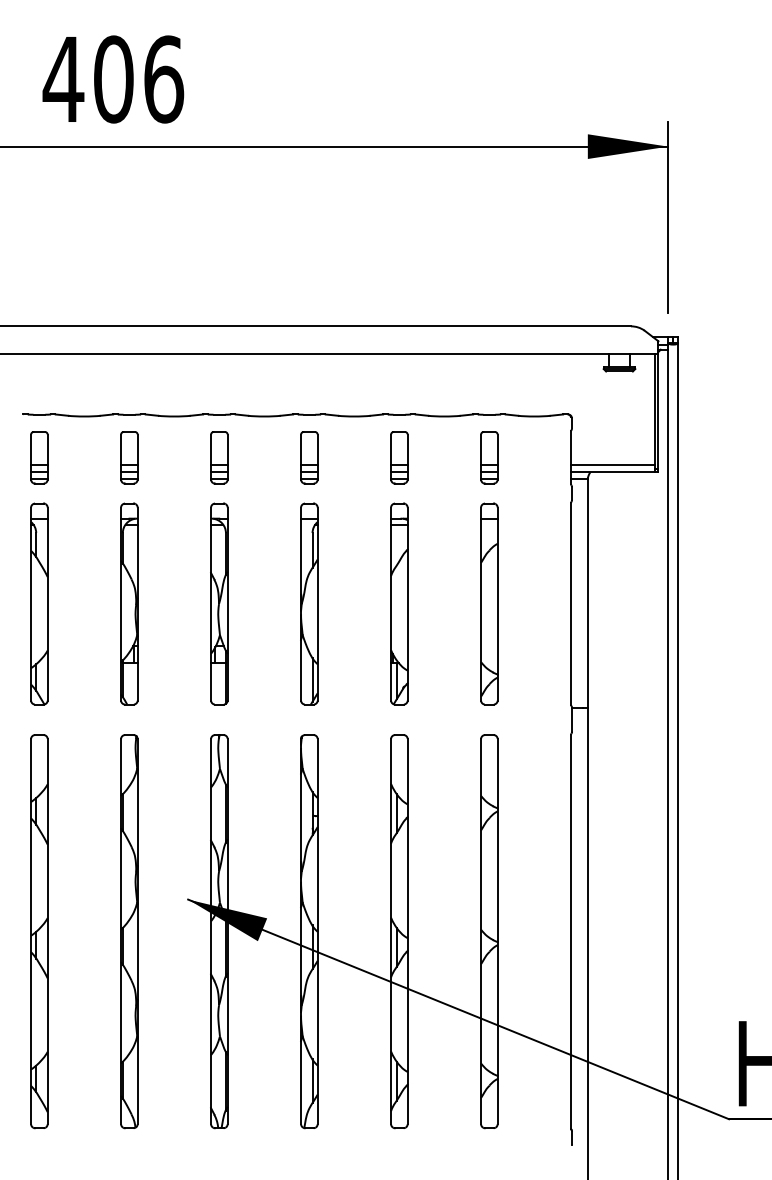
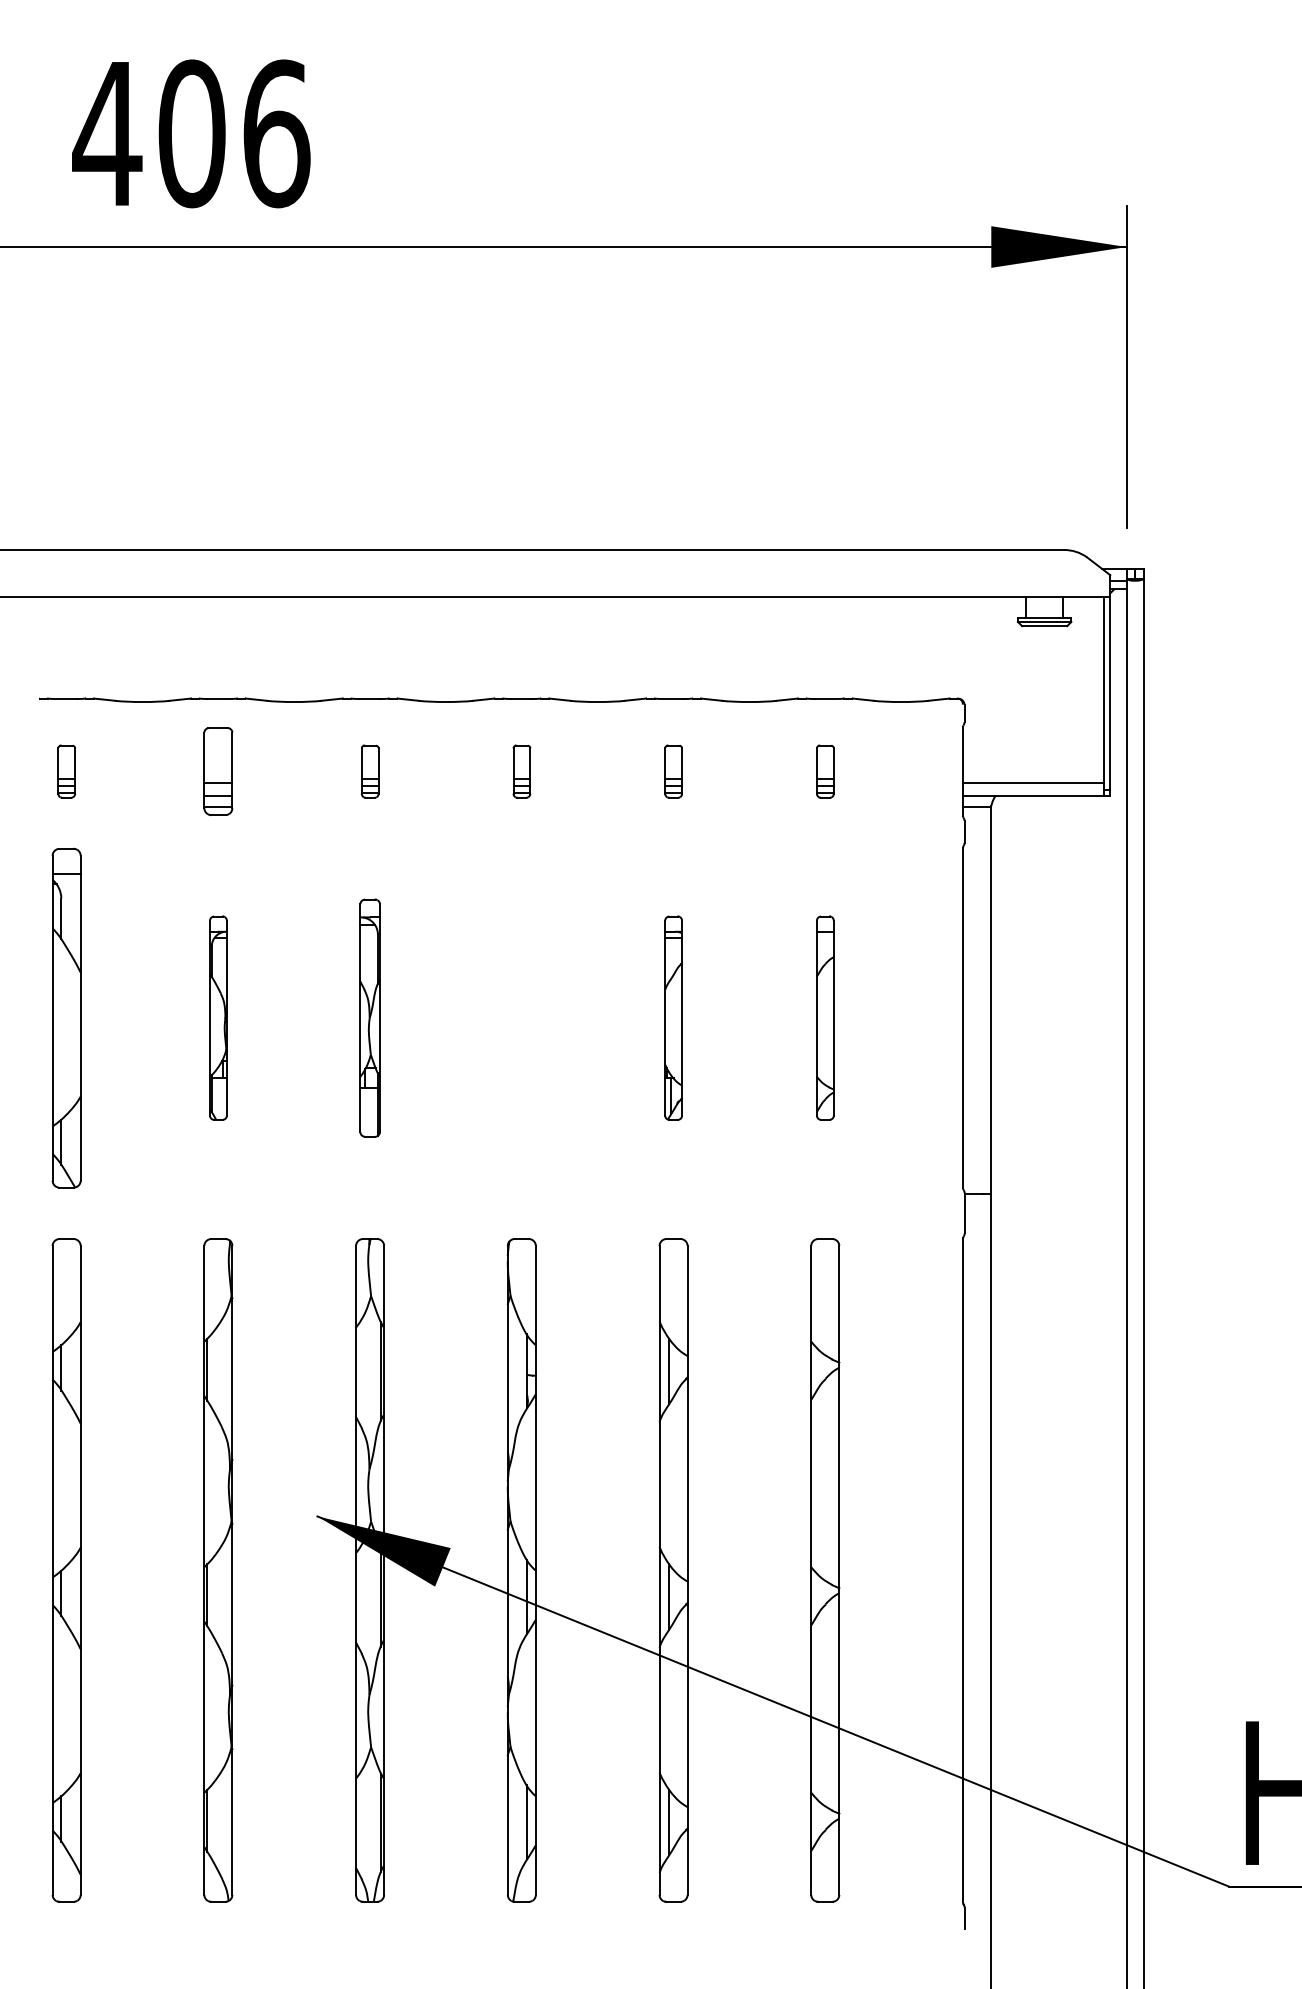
part: (39, 457) -> (66, 771), size x0.6
part: (219, 457) -> (370, 771), size x0.6
part: (309, 457) -> (522, 771), size x0.6
part: (399, 457) -> (673, 771), size x0.6
part: (489, 457) -> (825, 771), size x0.6
part: (129, 603) -> (218, 1017), size x0.6
part: (219, 603) -> (370, 1017), size x0.7
part: (309, 603) -> (522, 1017), removed
part: (399, 603) -> (673, 1017), size x0.6
part: (489, 603) -> (825, 1017), size x0.6

